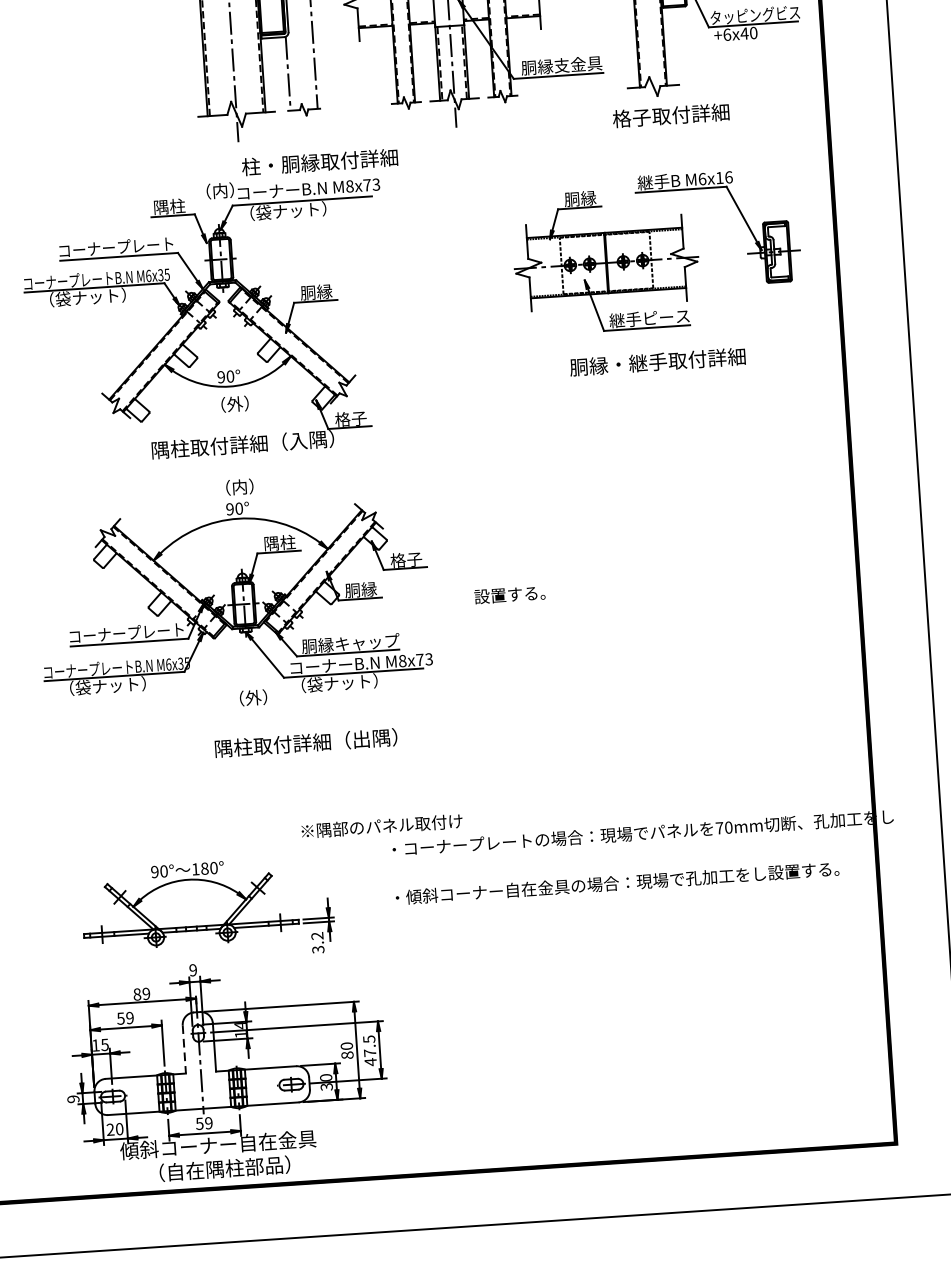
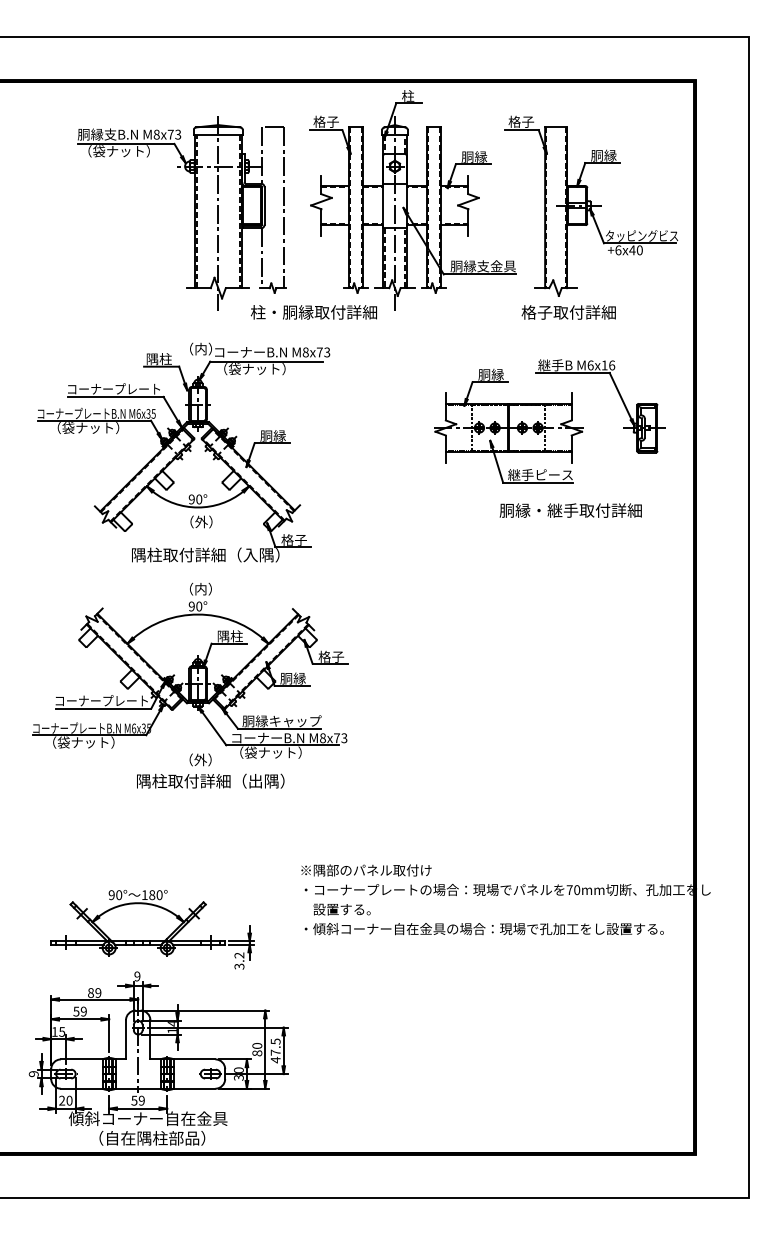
part: (319, 162) -> (313, 312), moved
text: (657, 361) -> (570, 510), moved
text: (509, 594) -> (341, 909), moved
text: (305, 742) -> (210, 780), moved
text: (382, 826) -> (366, 870), moved
line: (184, 1048) -> (126, 1039), dashed -> solid

